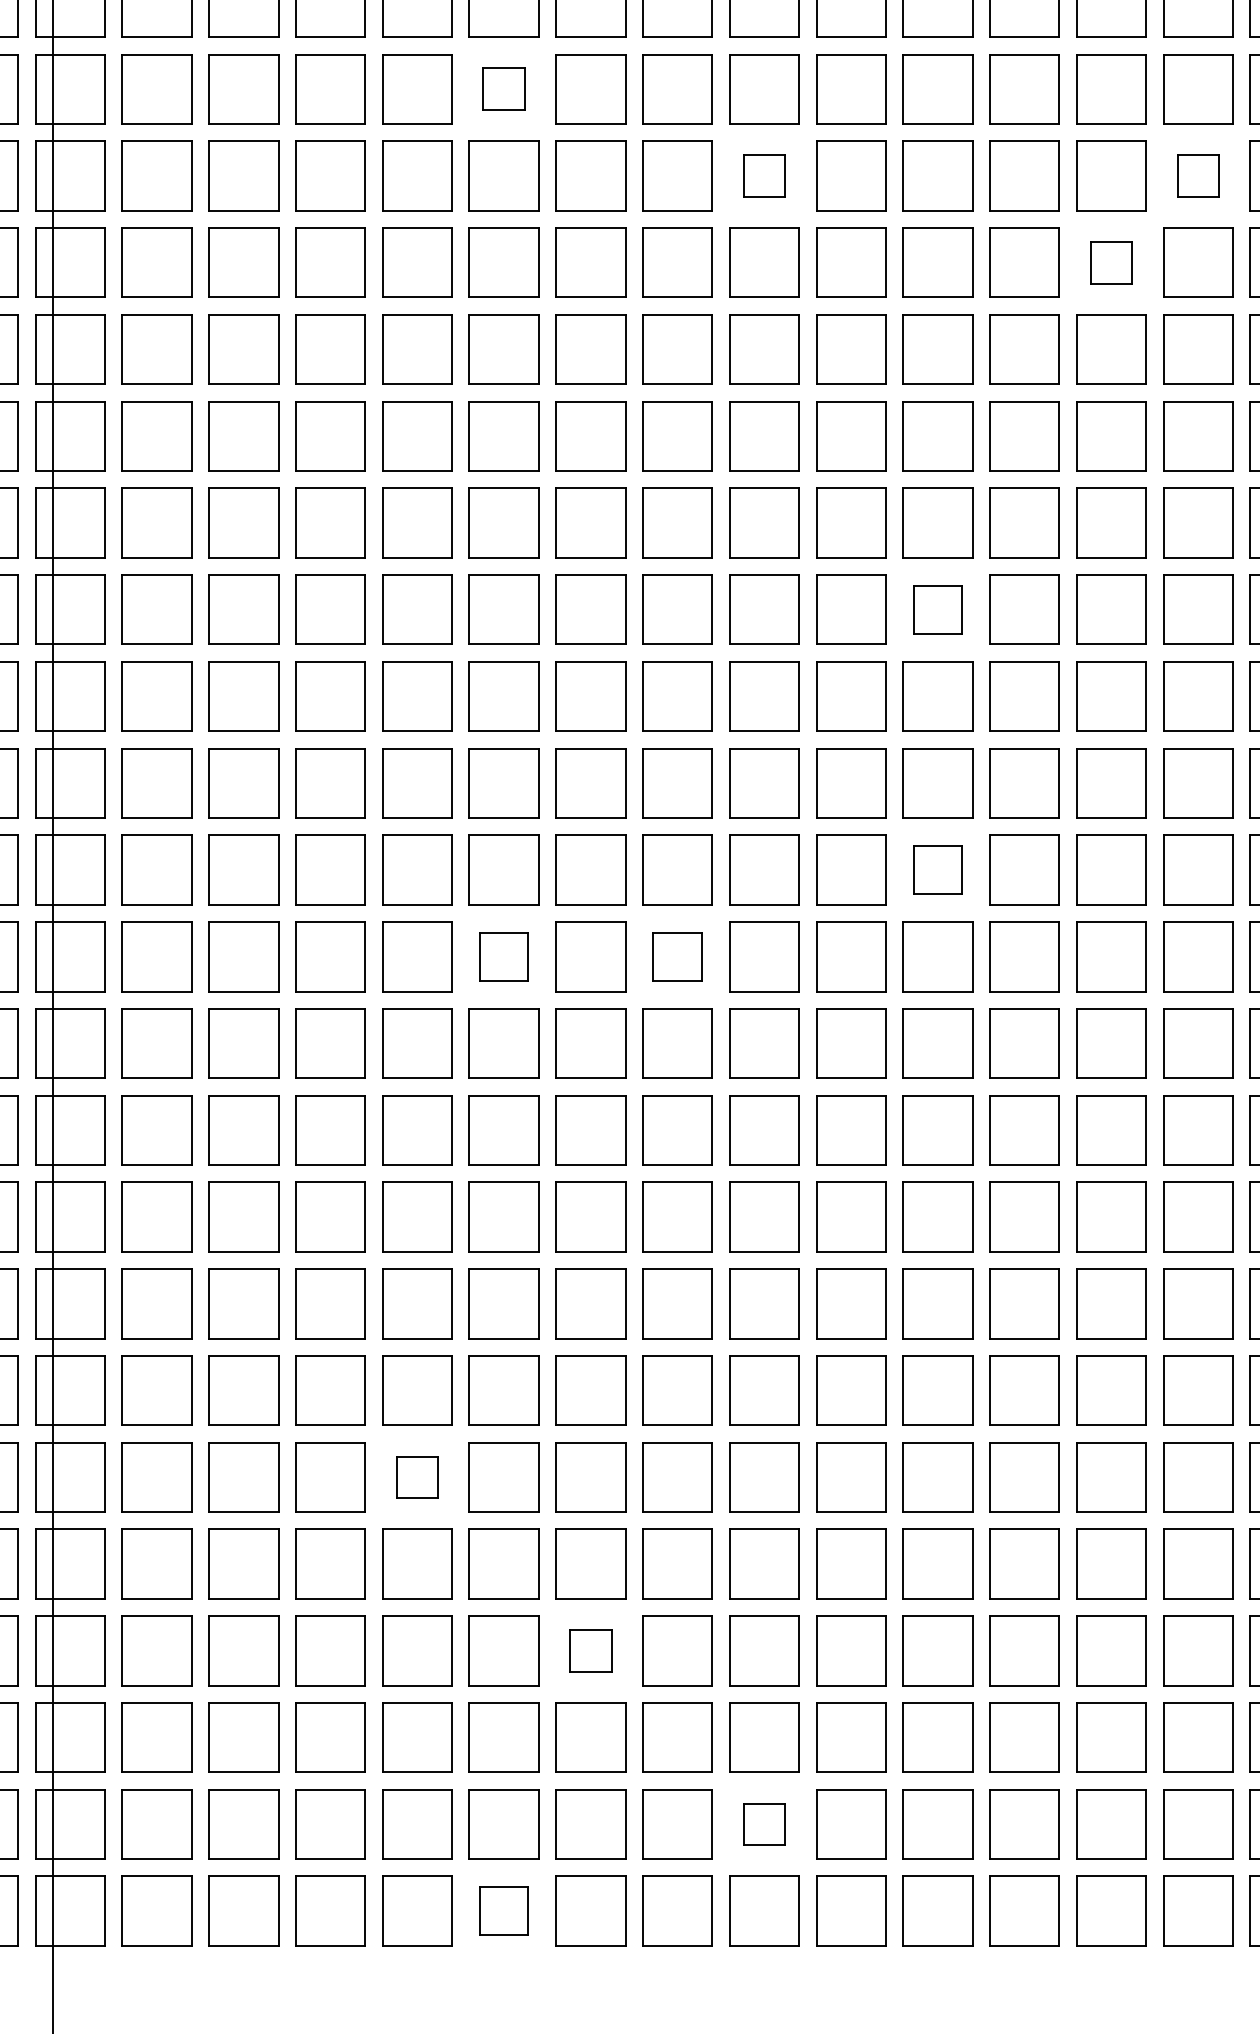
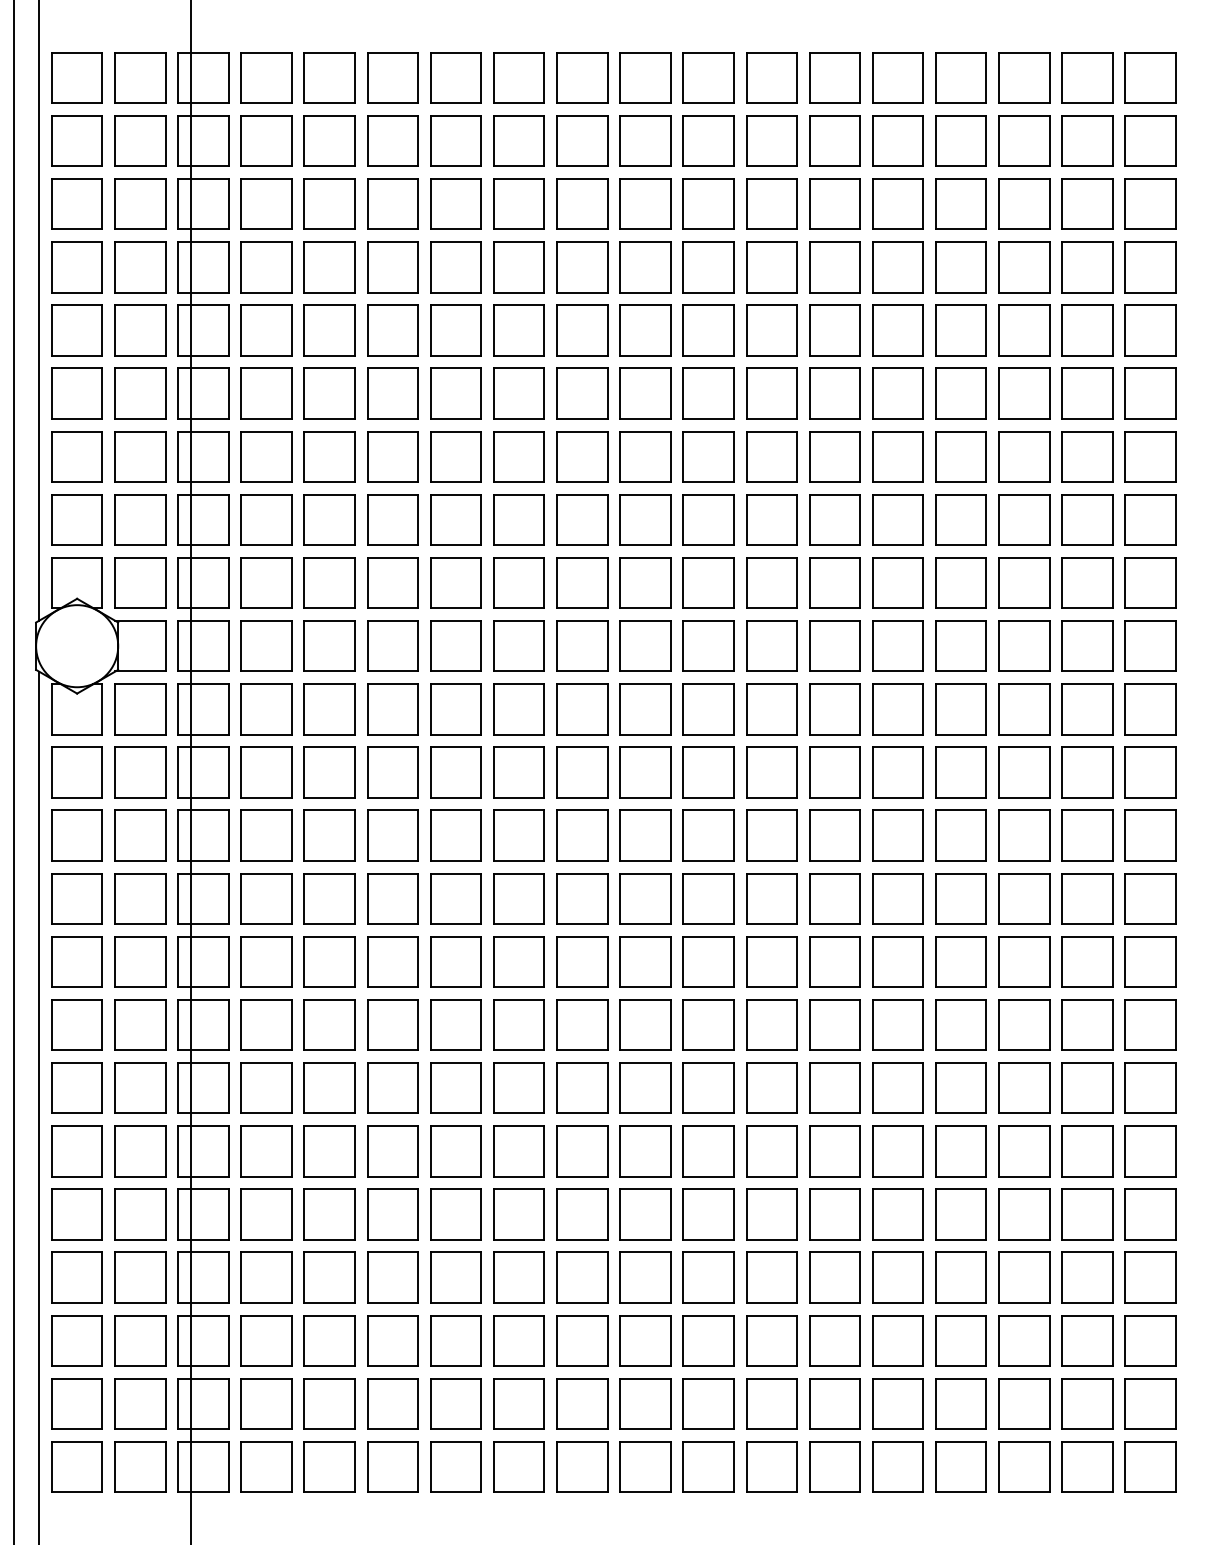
part: (503, 88) -> (518, 140), size x1.67
part: (764, 174) -> (708, 203), size x1.67
part: (1198, 174) -> (1024, 203), size x1.67
part: (1110, 262) -> (960, 267), size x1.67
part: (937, 609) -> (834, 519), size x1.43
part: (937, 870) -> (834, 709), size x1.43
part: (503, 956) -> (518, 772), size x1.43
part: (677, 956) -> (645, 772), size x1.43
part: (416, 1477) -> (455, 1151), size x1.67
part: (591, 1650) -> (582, 1277), size x1.67
part: (764, 1823) -> (708, 1403), size x1.67
part: (503, 1910) -> (518, 1466), size x1.43

